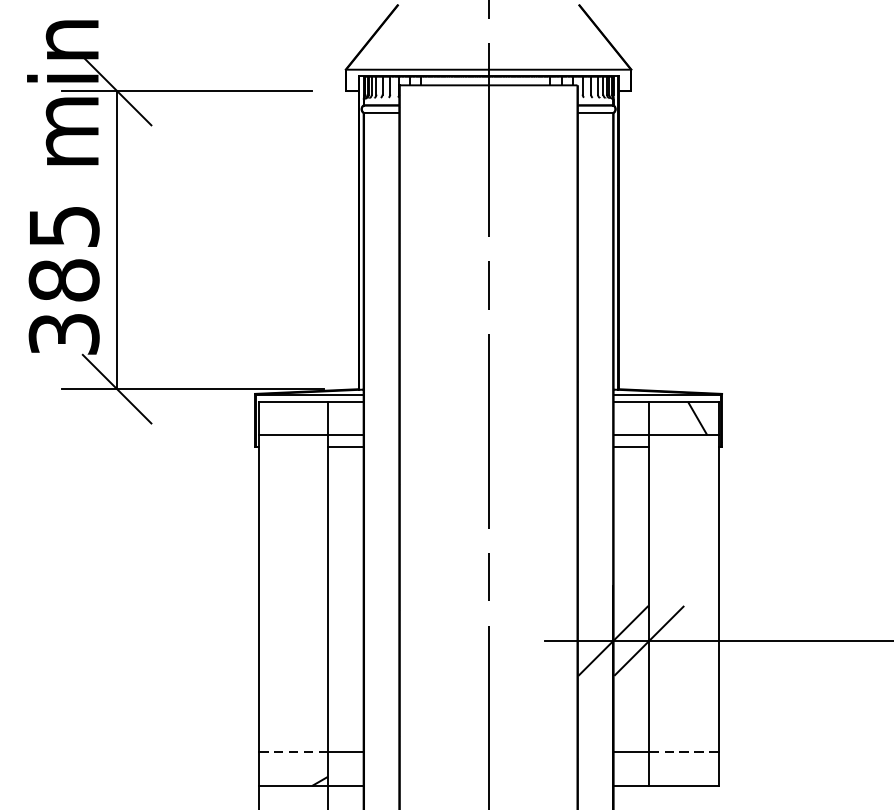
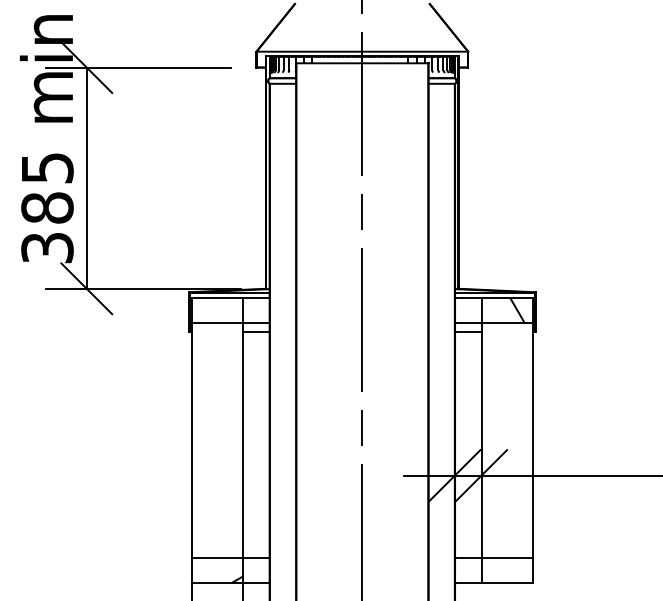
line: (293, 752) -> (217, 558), dashed -> solid
line: (684, 752) -> (507, 558), dashed -> solid

